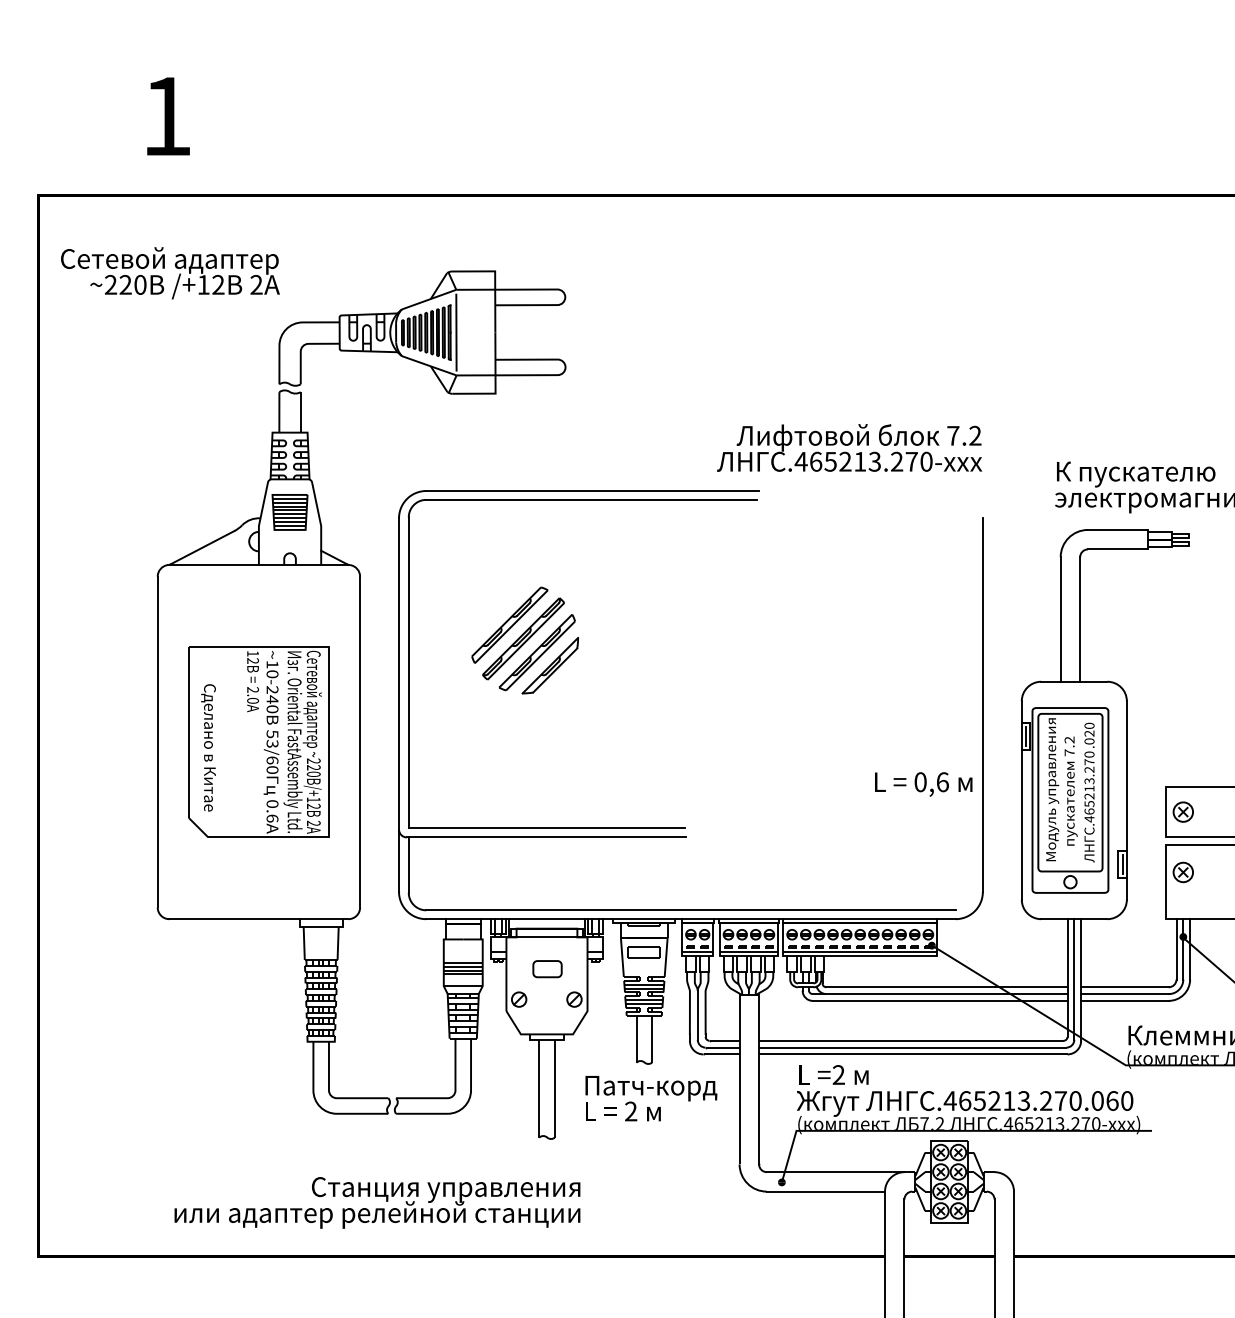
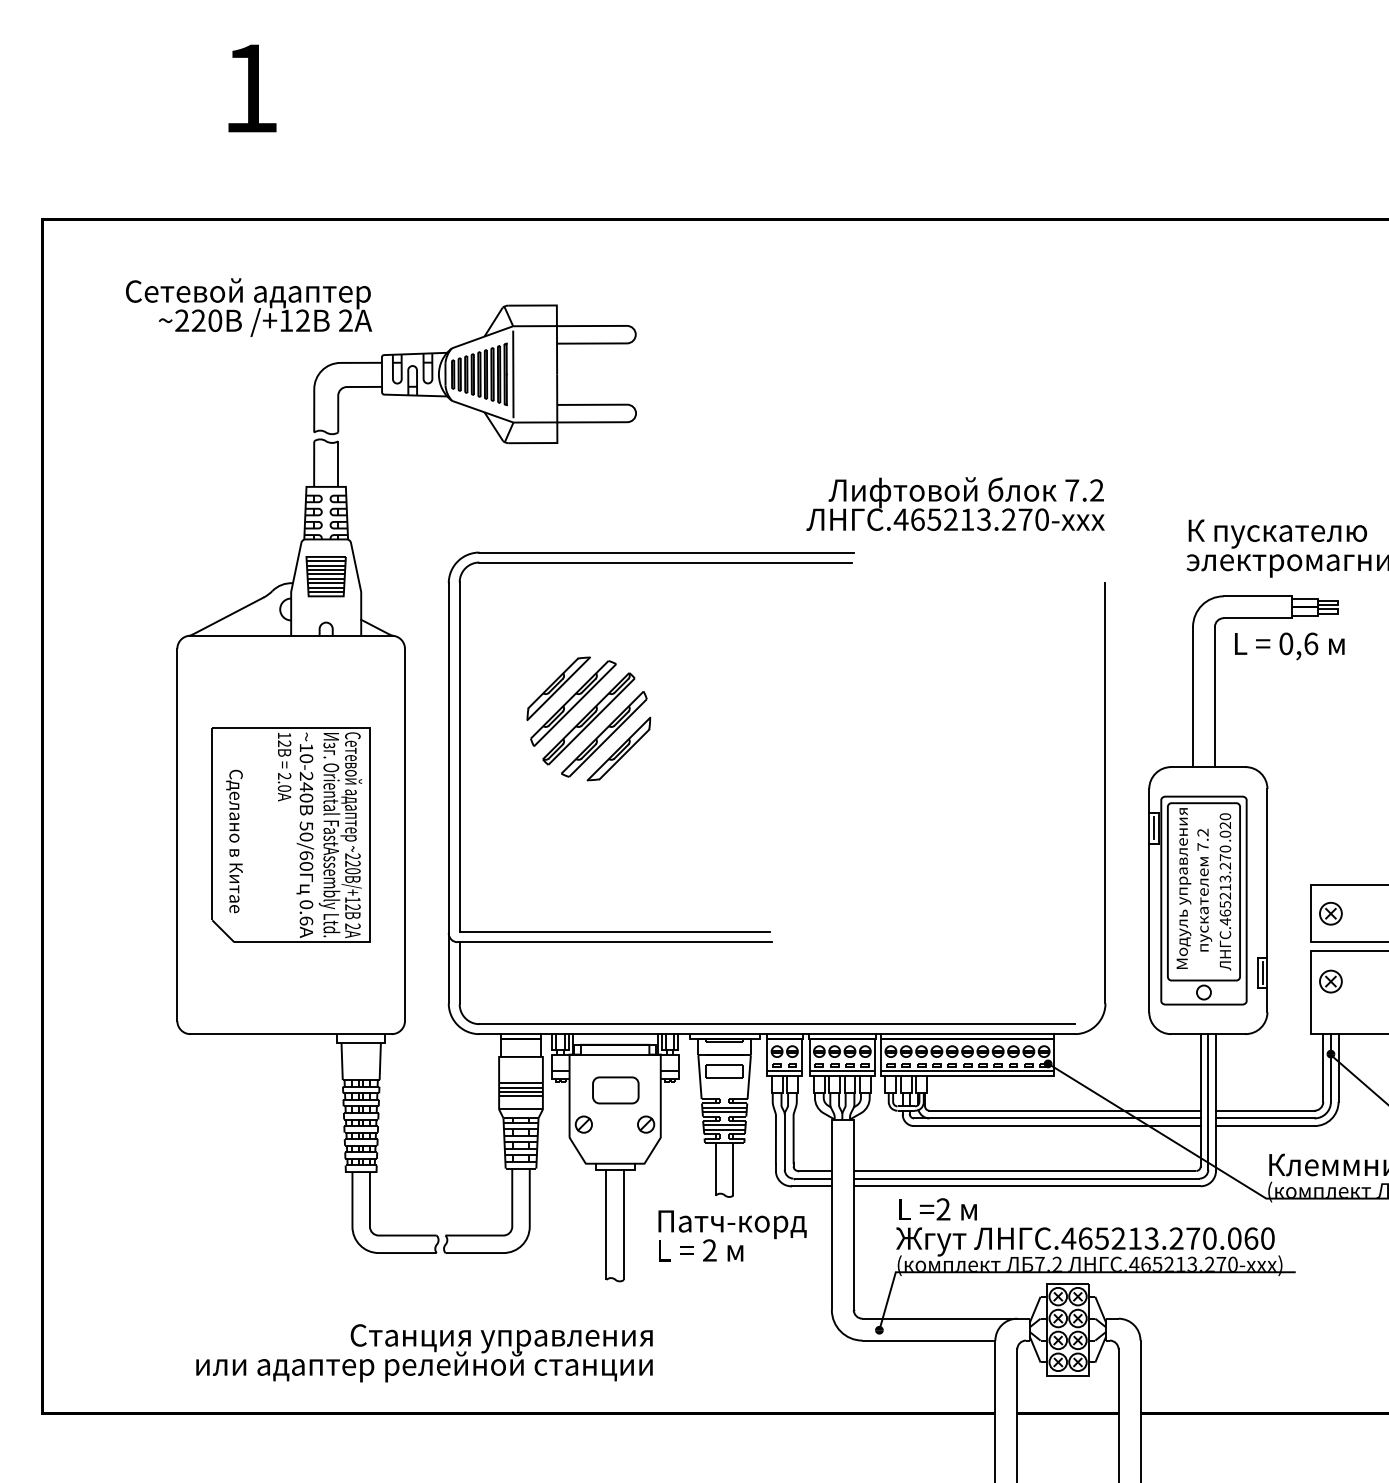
text: (168, 116) -> (252, 88), moved
text: (170, 273) -> (249, 307), moved
part: (496, 611) -> (558, 688), added
text: (272, 743) -> (306, 836), 53/60 -> 50/60
text: (923, 784) -> (1289, 646), moved
part: (547, 968) -> (615, 1089), size x1.43

